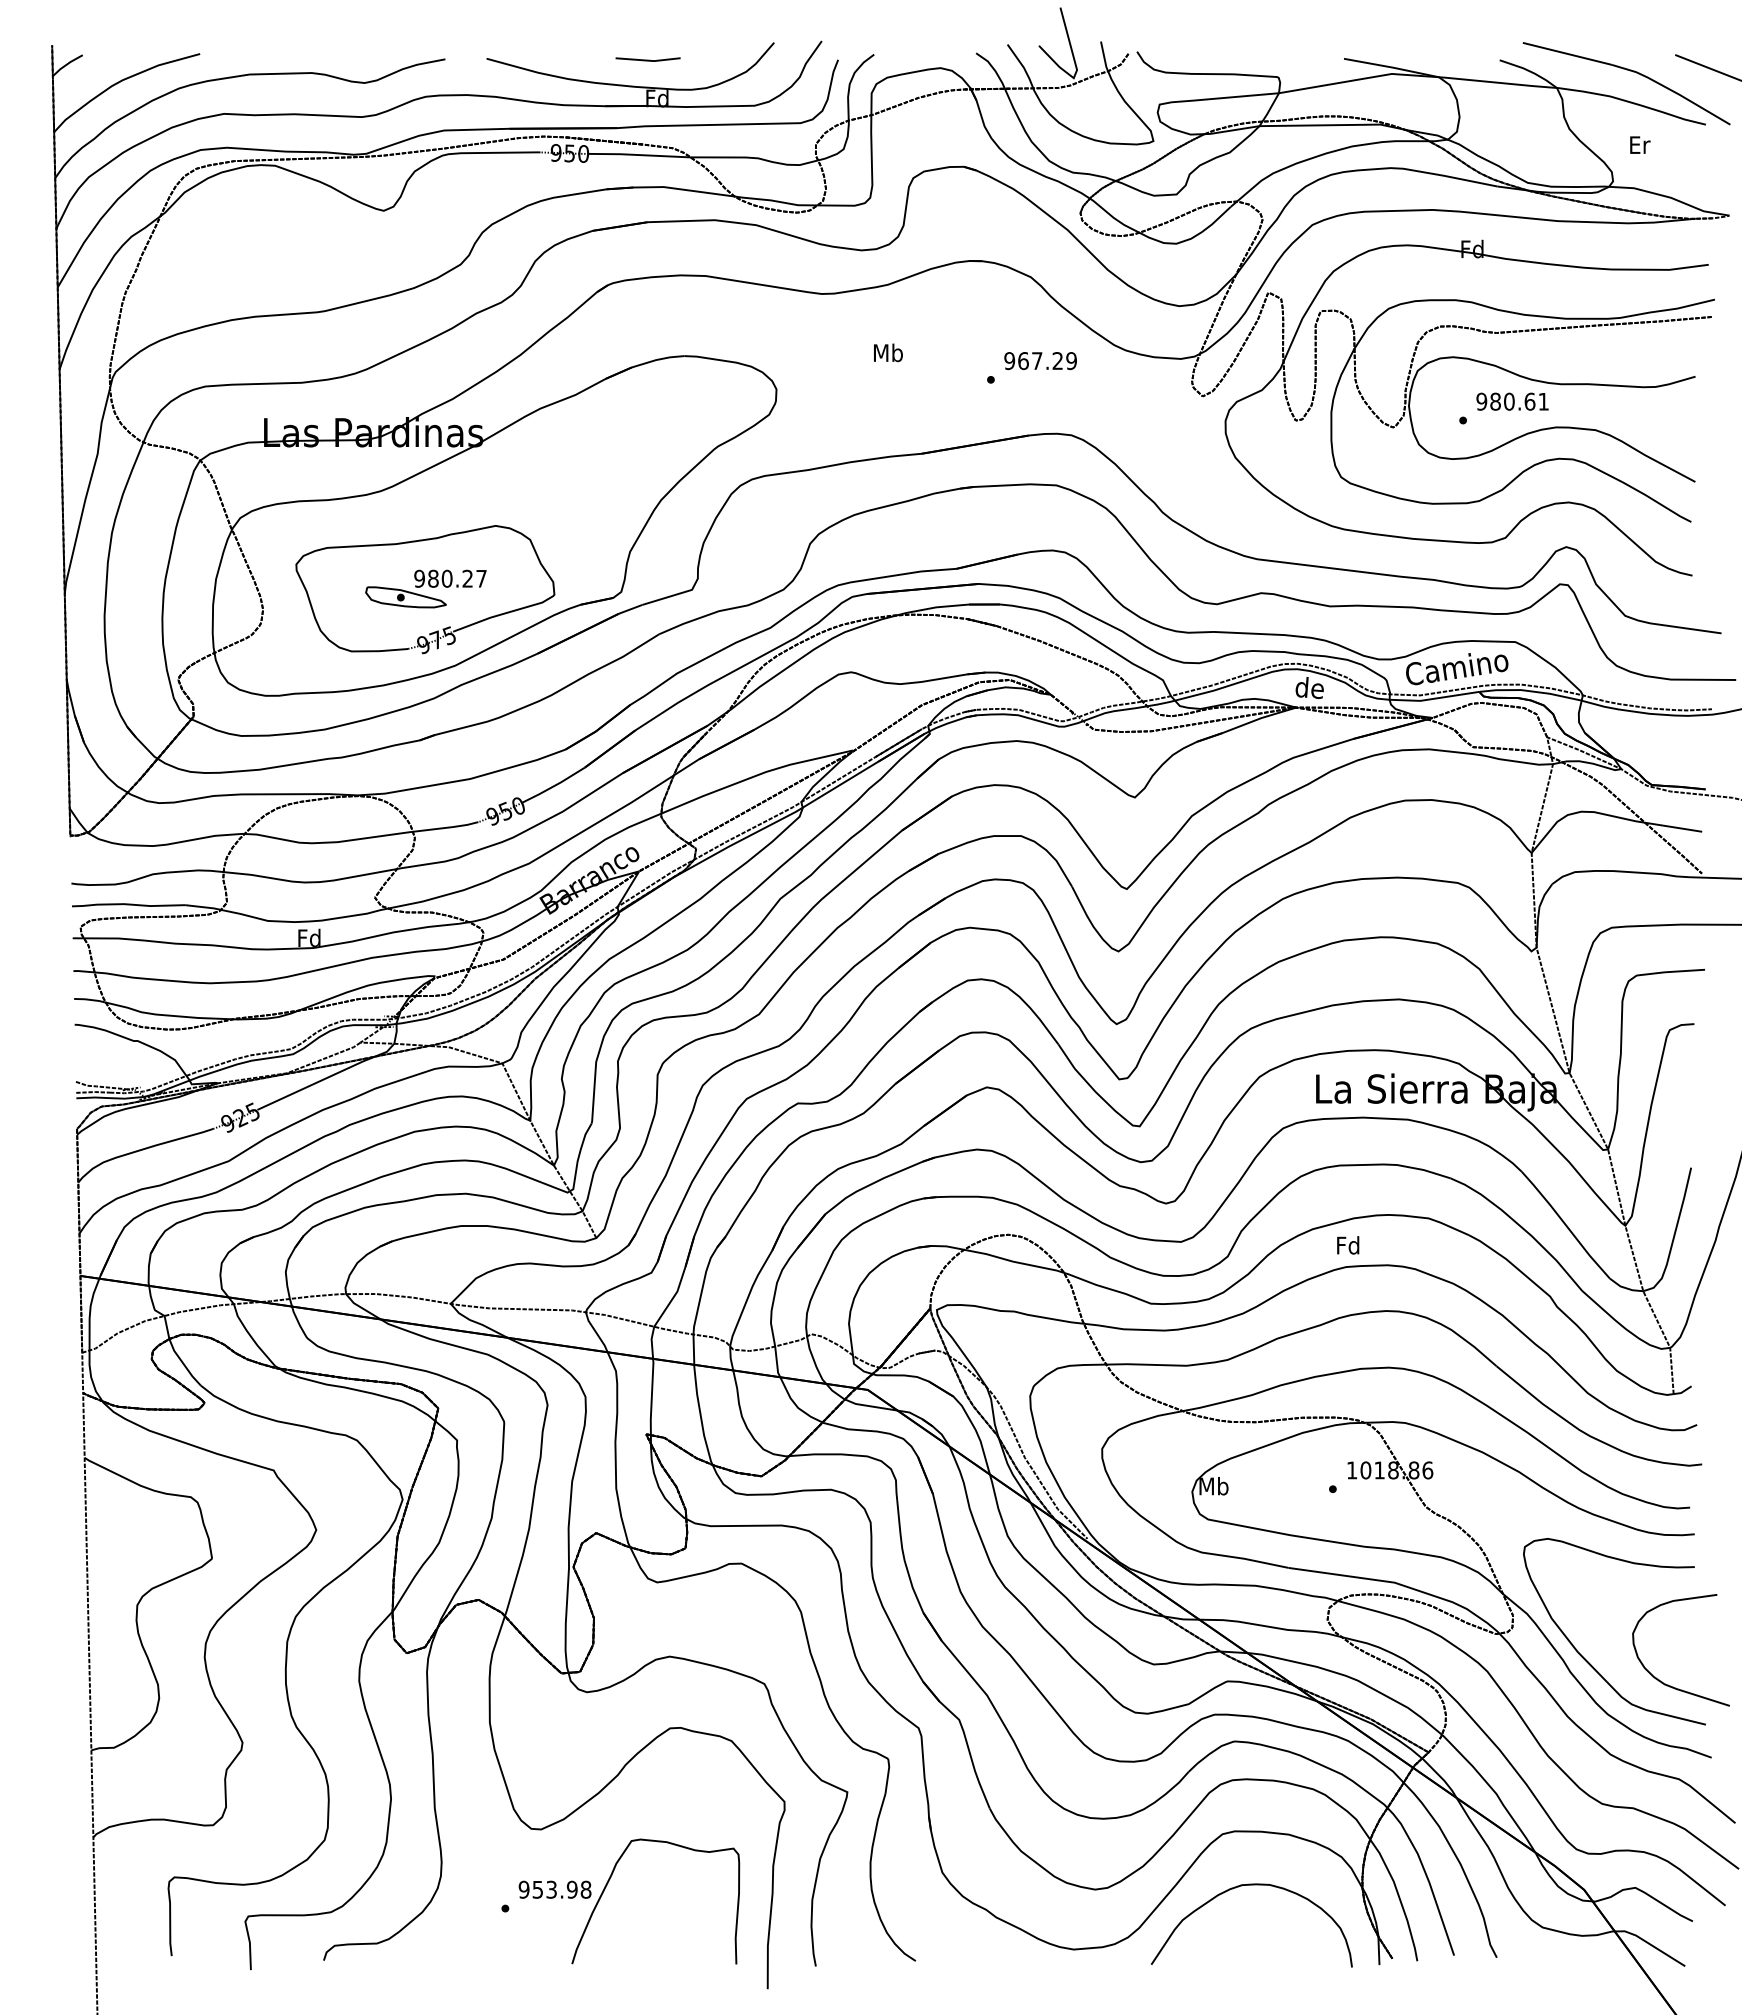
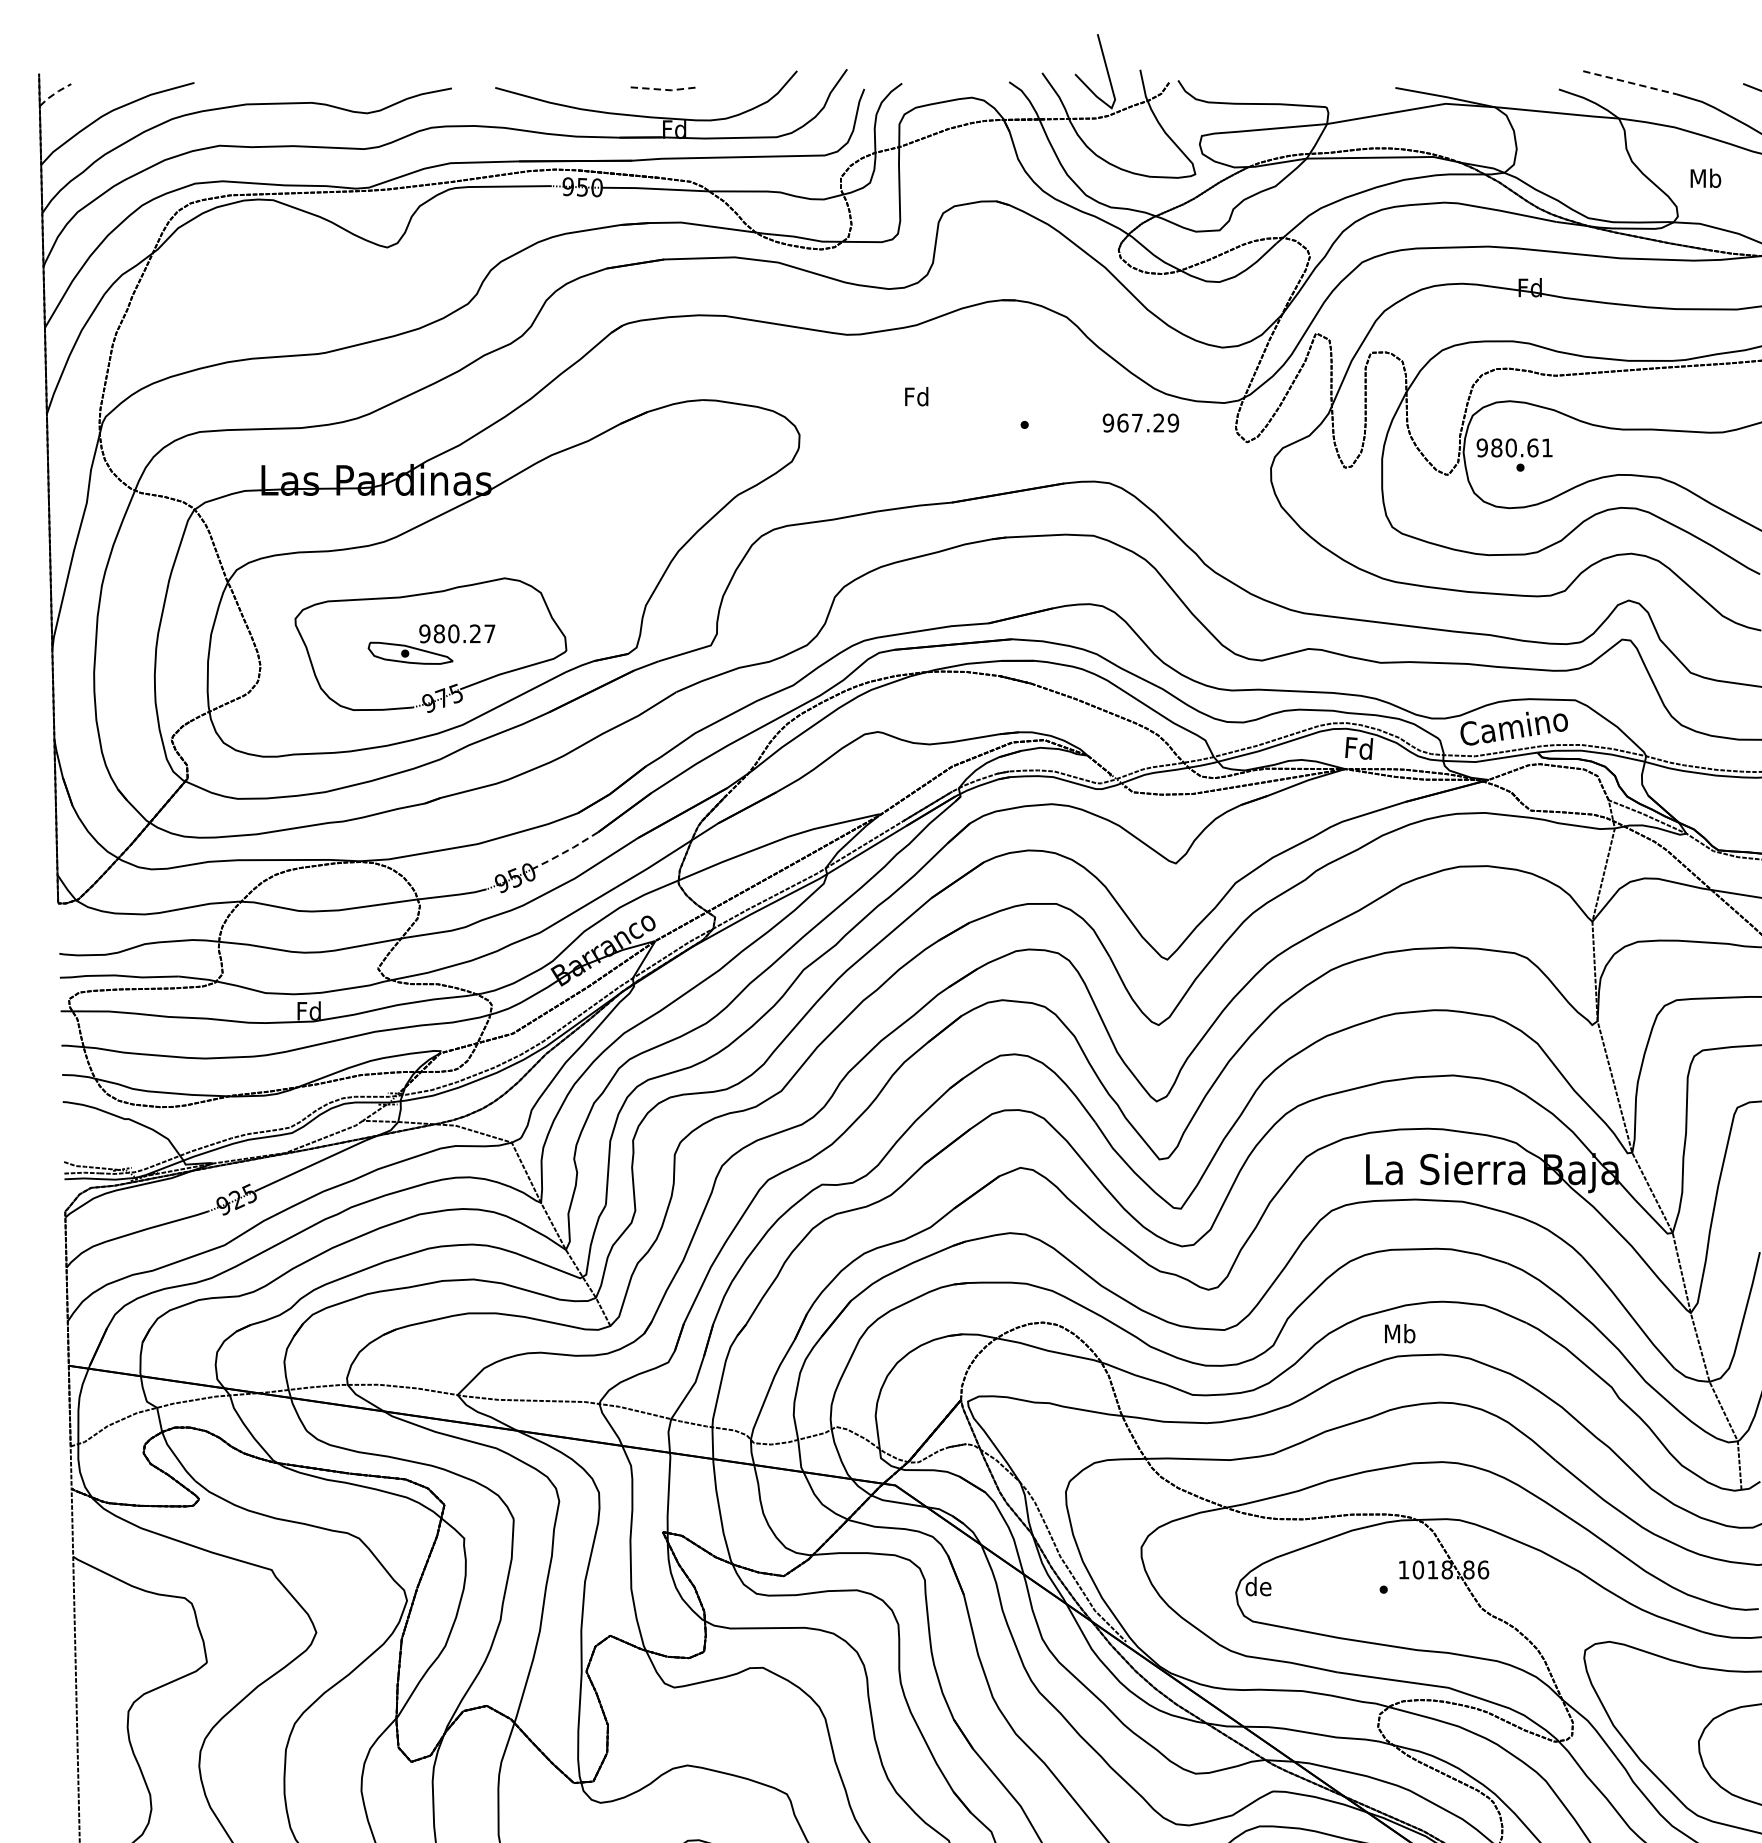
line: (1567, 53) -> (1630, 82), solid -> dashed
line: (649, 60) -> (666, 89), solid -> dashed
line: (66, 64) -> (54, 93), solid -> dashed
text: (1639, 144) -> (1705, 177), Er -> Mb
text: (888, 352) -> (917, 396), Mb -> Fd
text: (1040, 361) -> (1140, 423), moved
text: (1512, 401) -> (1514, 447), moved
text: (1309, 687) -> (1359, 747), de -> Fd
line: (553, 786) -> (565, 851), solid -> dashed
text: (1348, 1245) -> (1400, 1333), Fd -> Mb
text: (1213, 1486) -> (1258, 1586), Mb -> de

